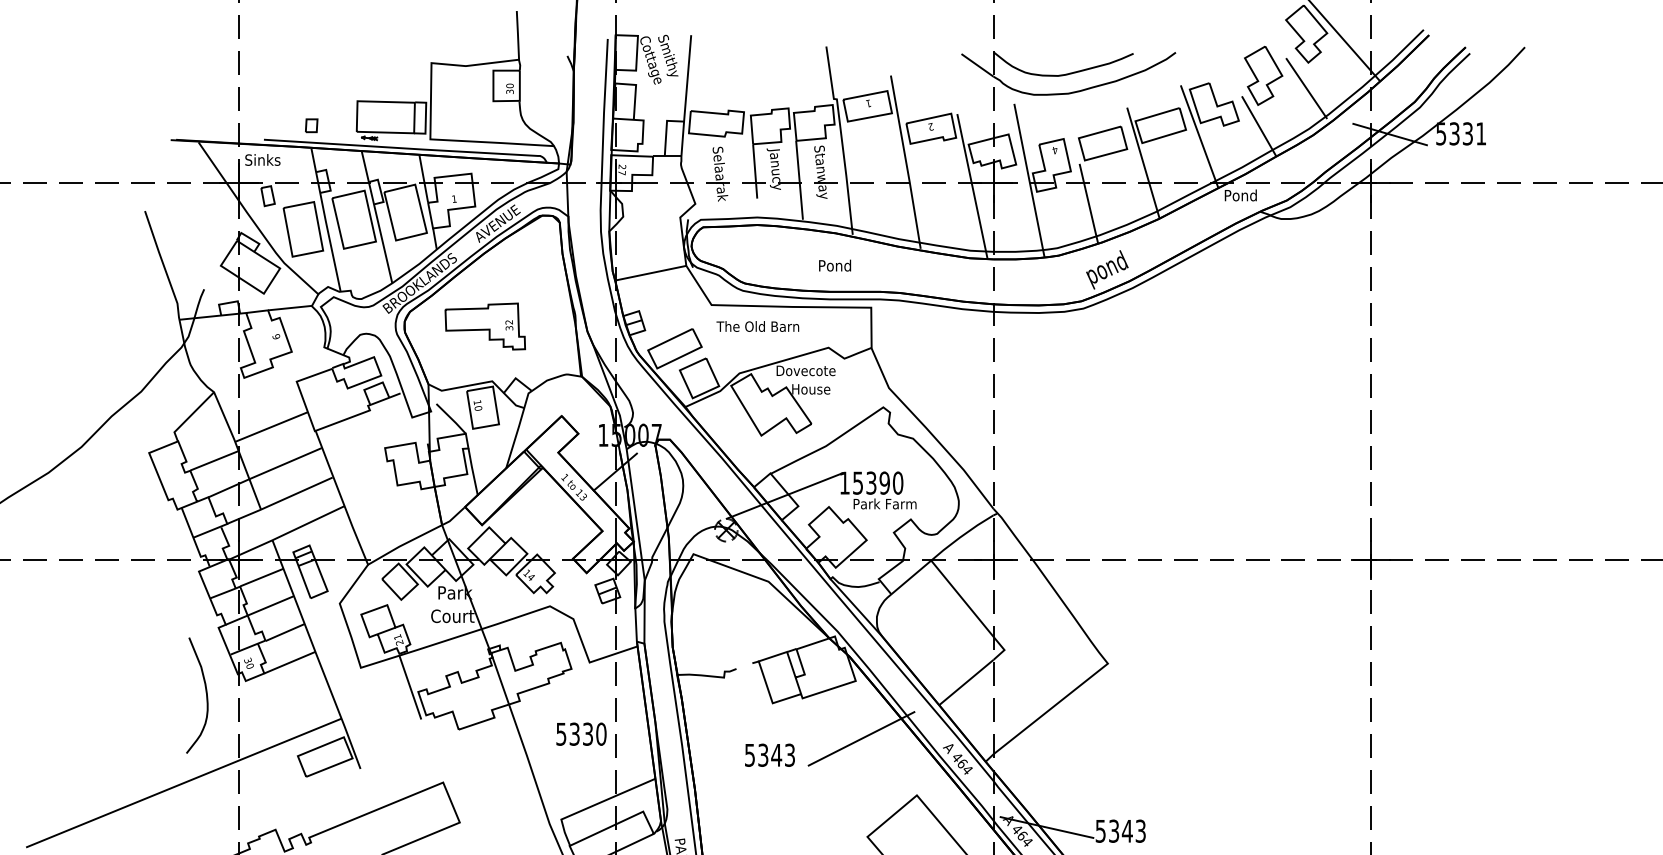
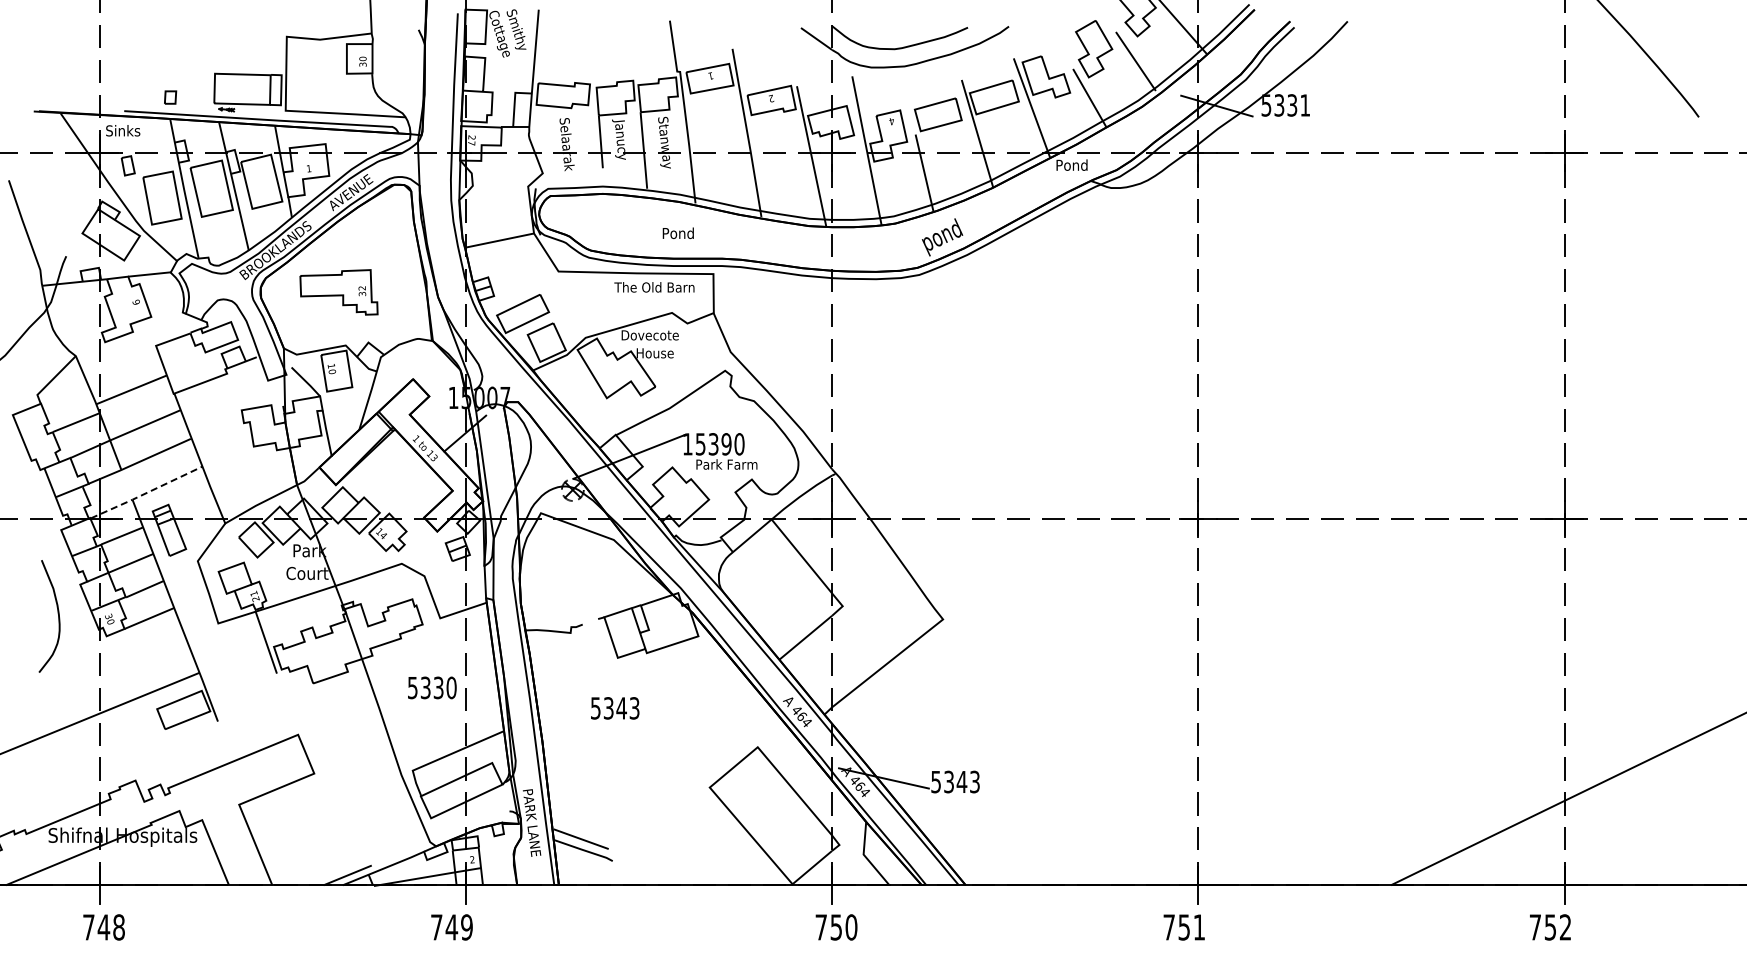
text: (757, 326) -> (654, 287), moved
line: (286, 533) -> (146, 493), solid -> dashed
curve: (205, 692) -> (57, 613), moved
line: (860, 738) -> (703, 692), removed

